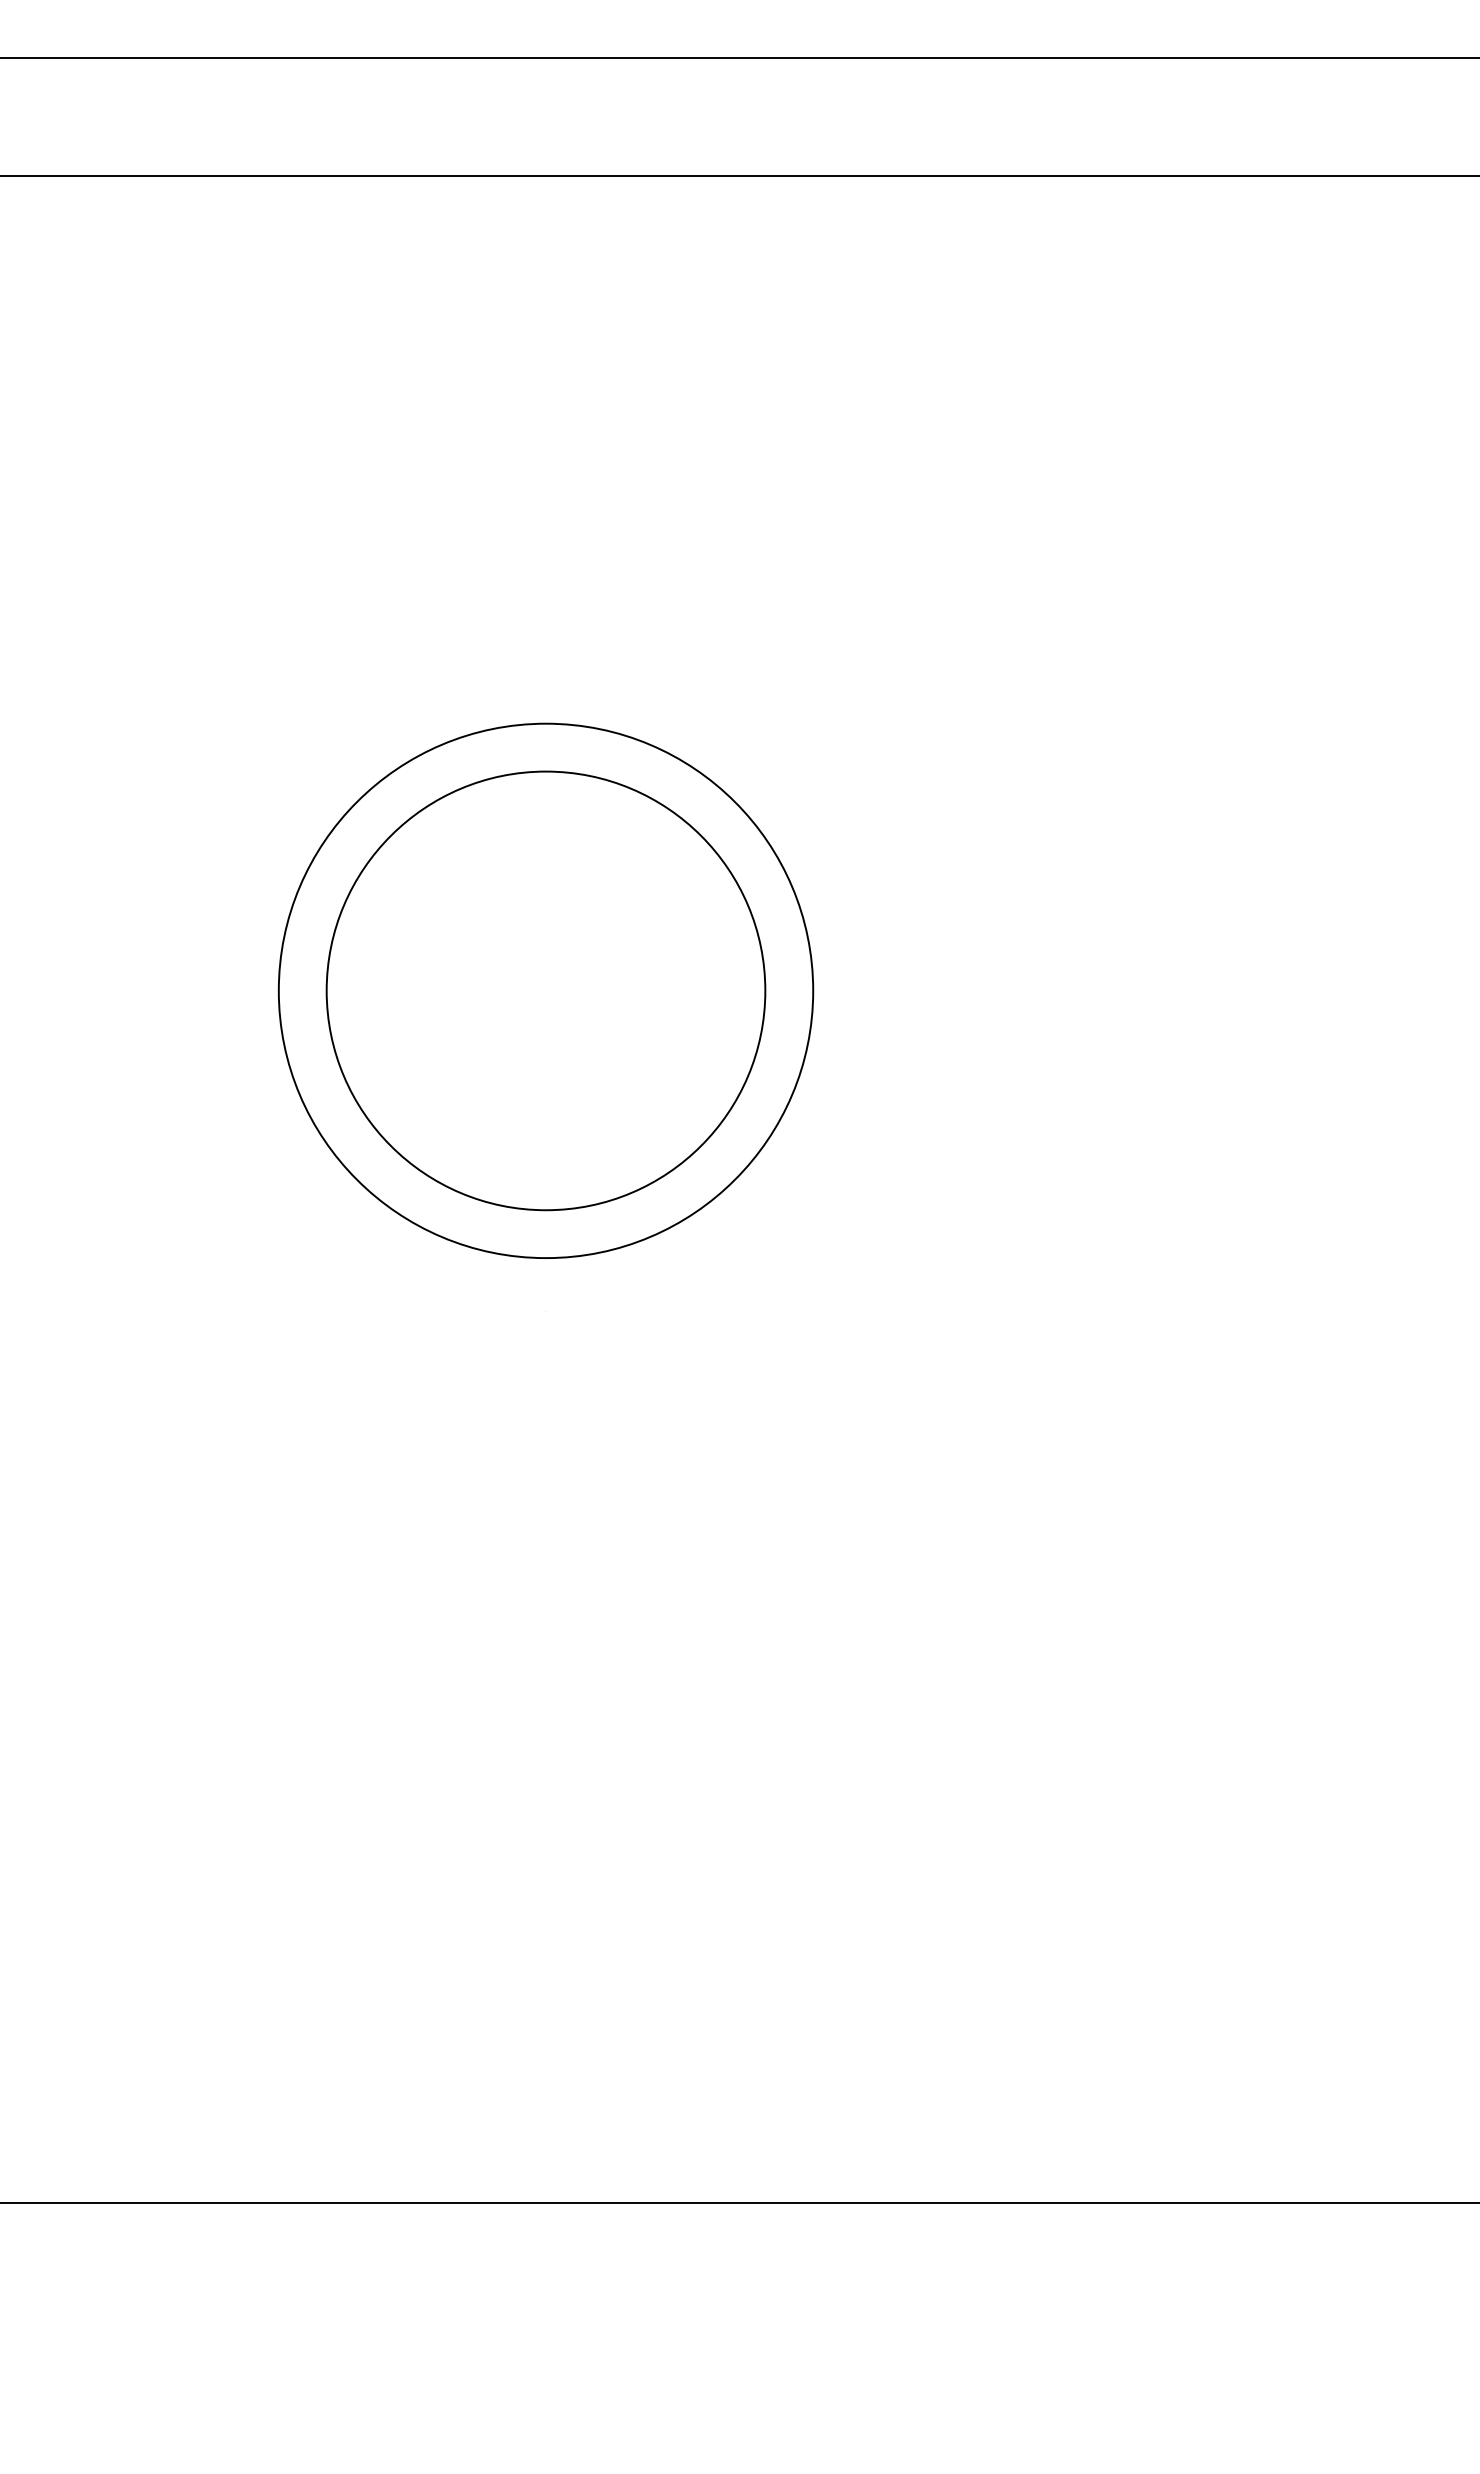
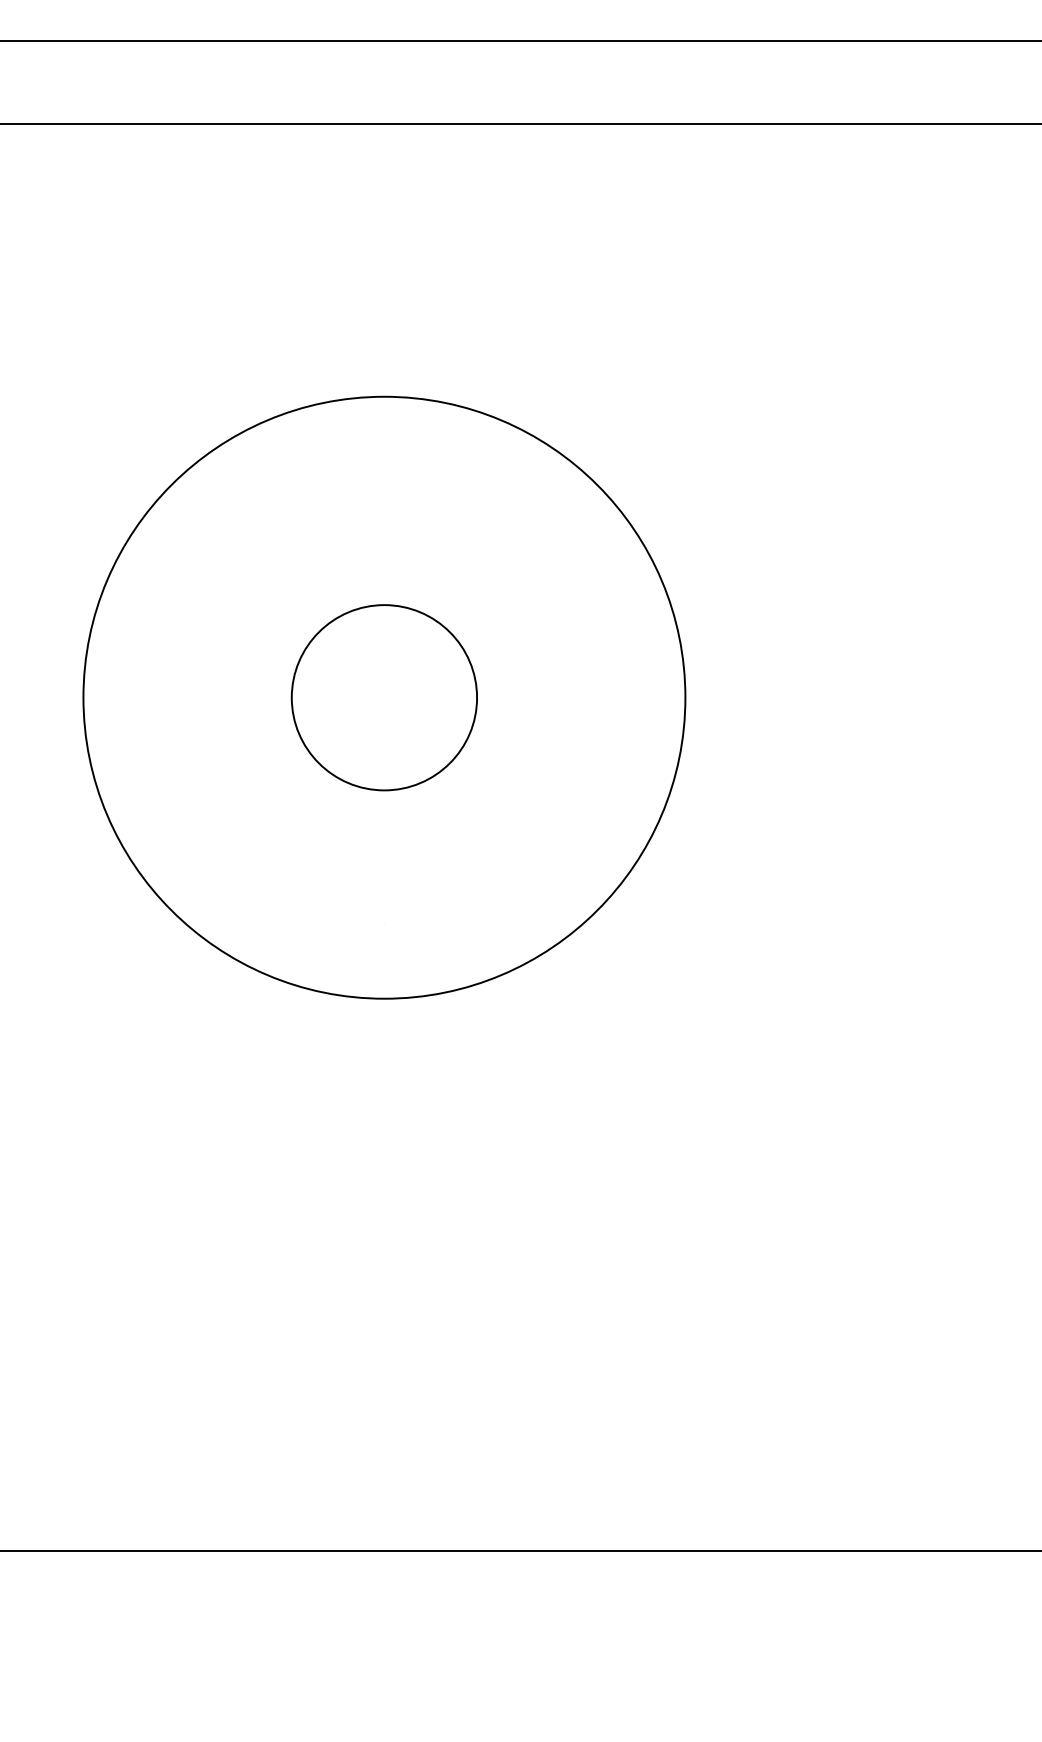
circle: (545, 990) -> (384, 697), size x0.6
circle: (545, 990) -> (384, 697), size x1.6

